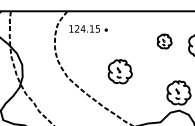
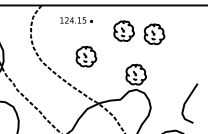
part: (88, 29) -> (76, 20), moved
part: (164, 40) -> (123, 30), size x1.67

